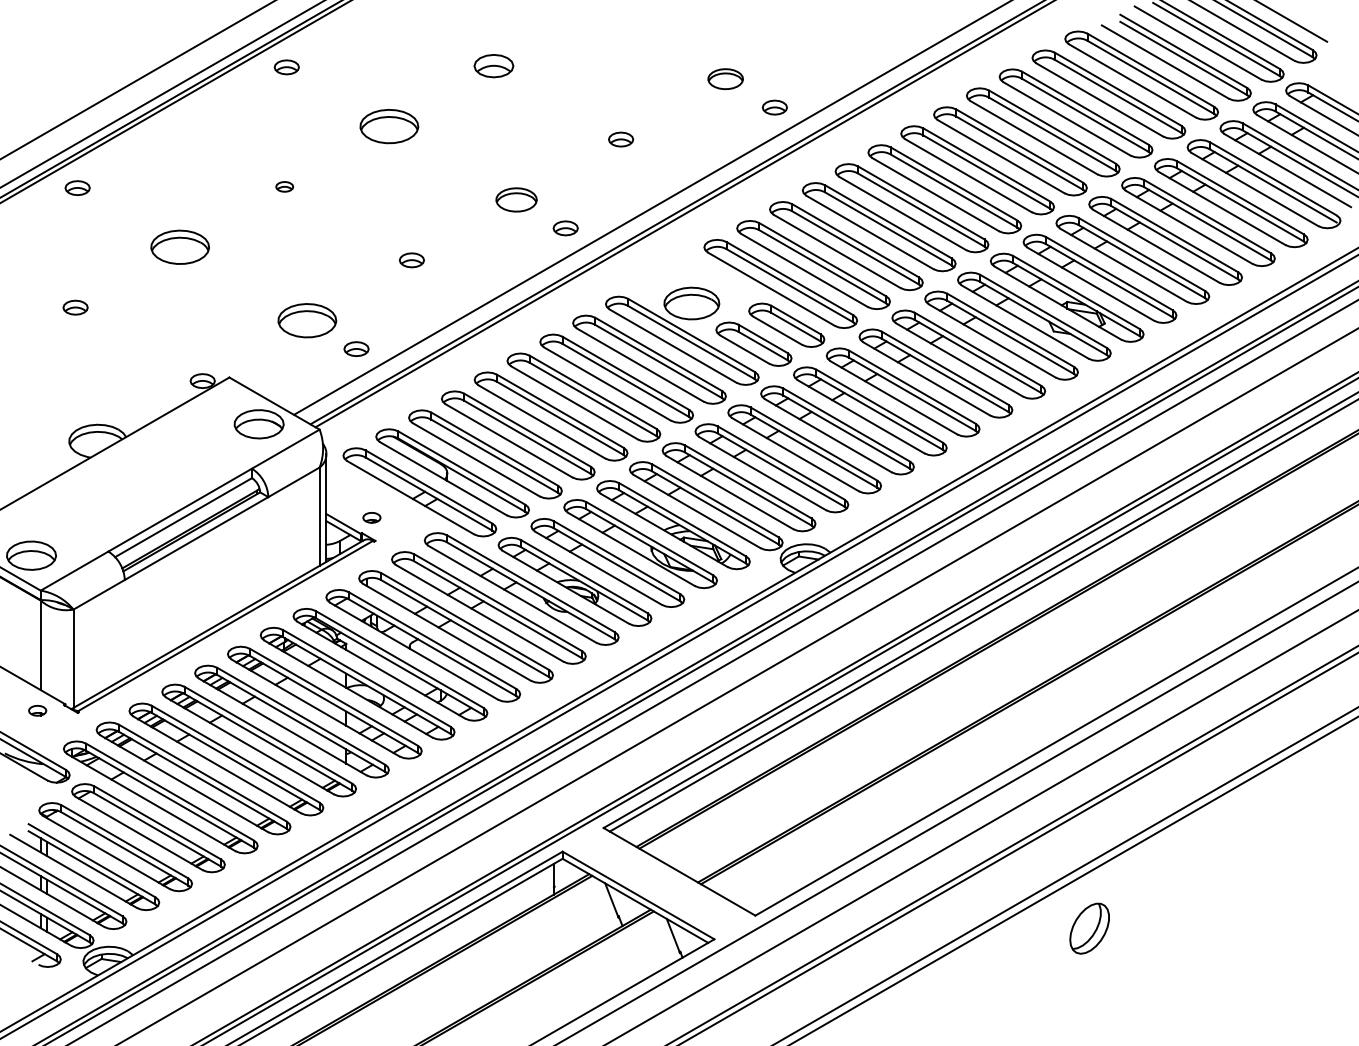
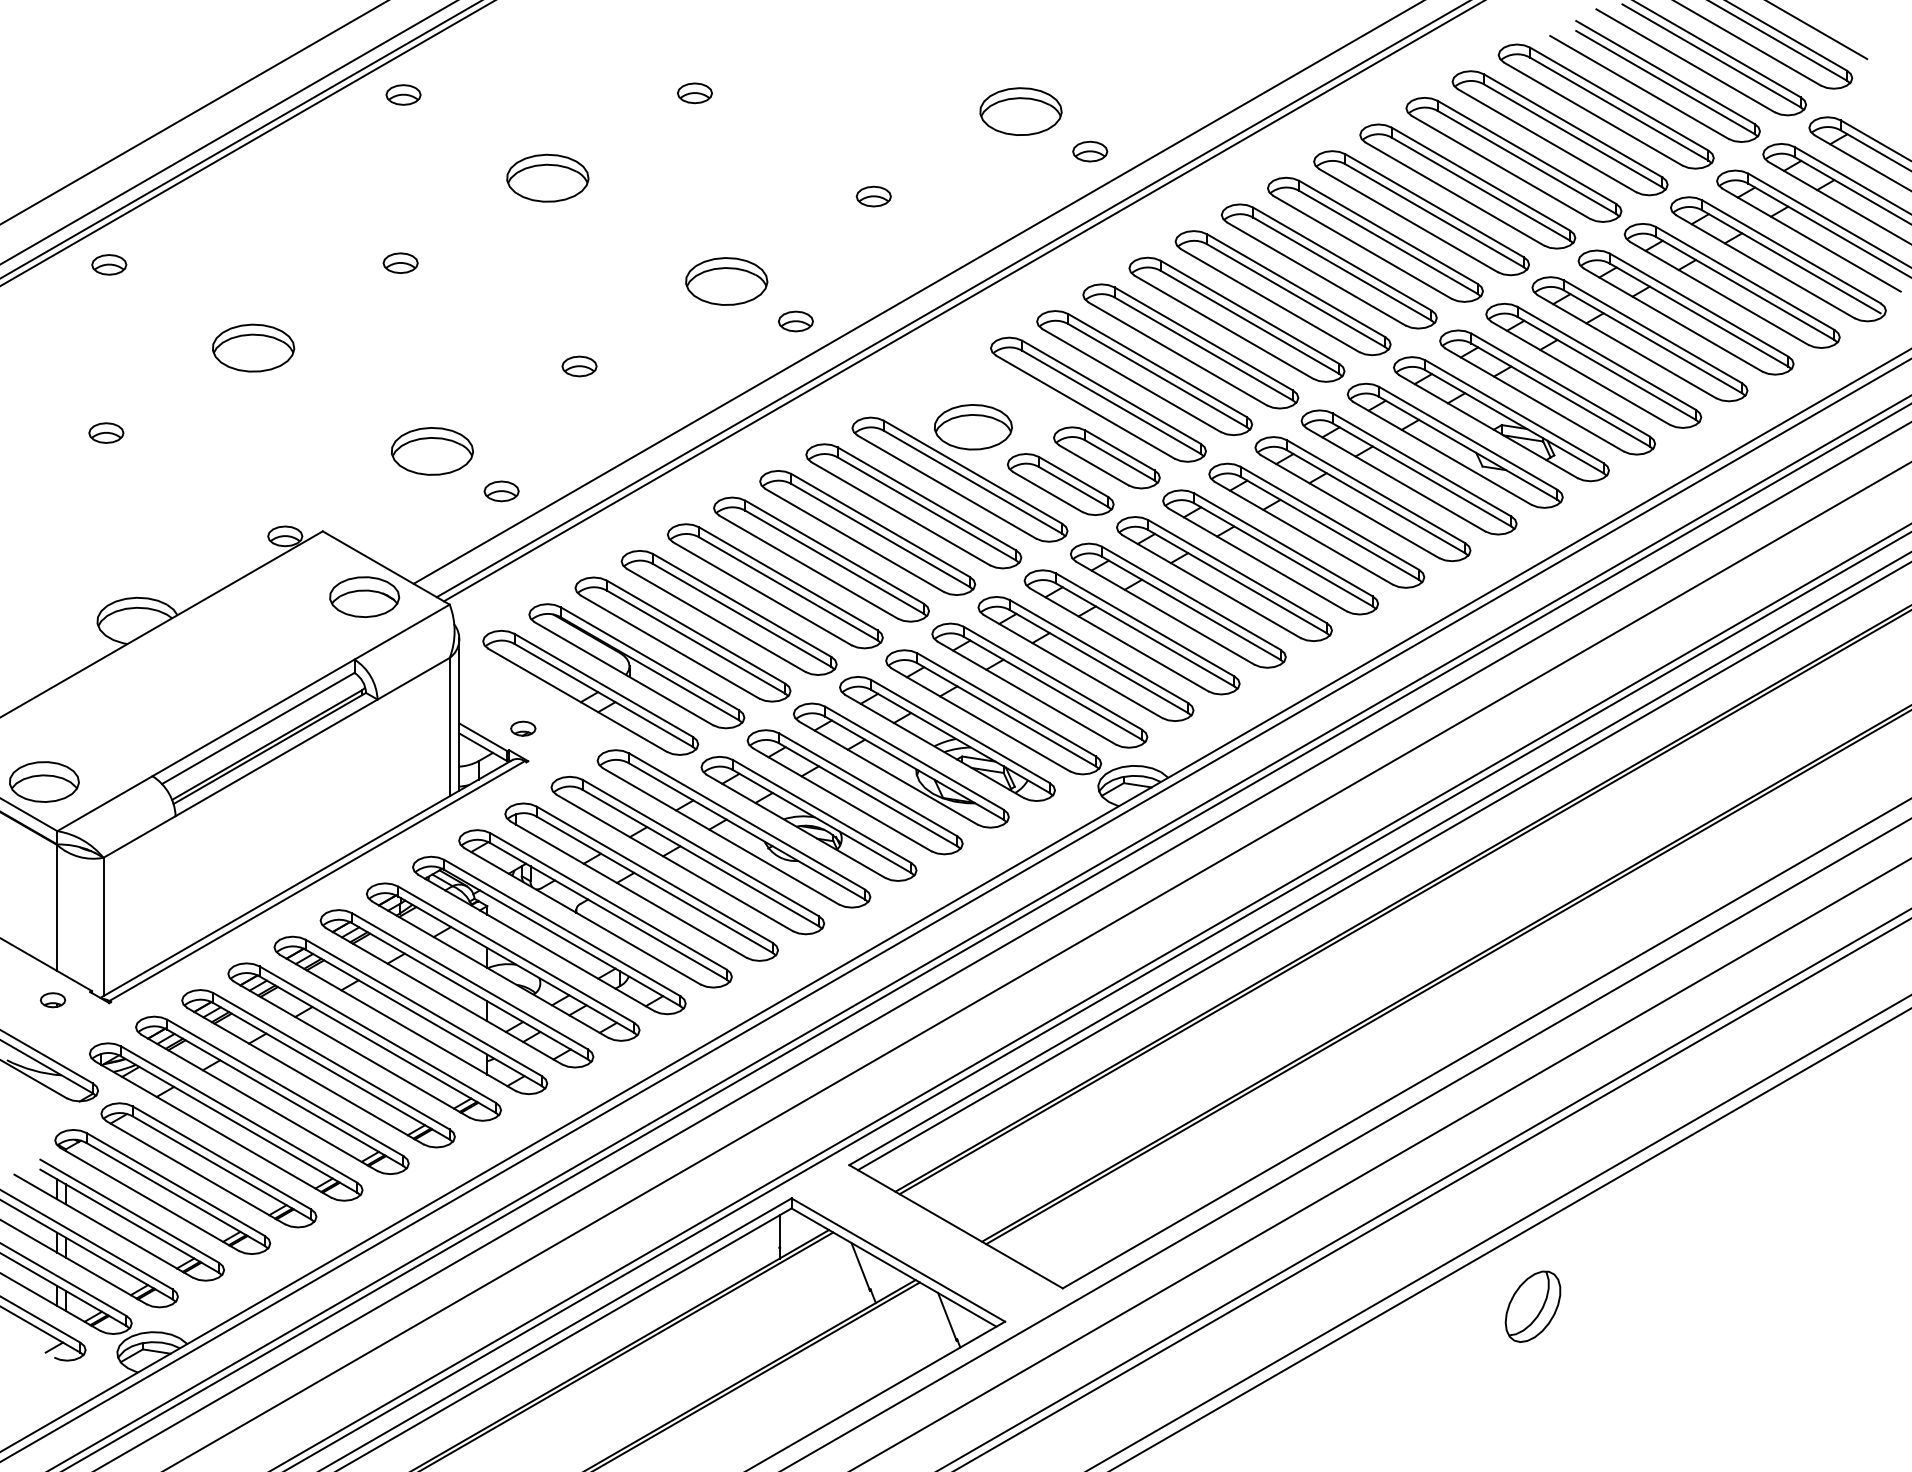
part: (493, 66) -> (694, 93), size x0.62
part: (725, 79) -> (1020, 111), size x1.67
part: (284, 186) -> (400, 262), size x1.43
part: (516, 199) -> (726, 281), size x1.43

